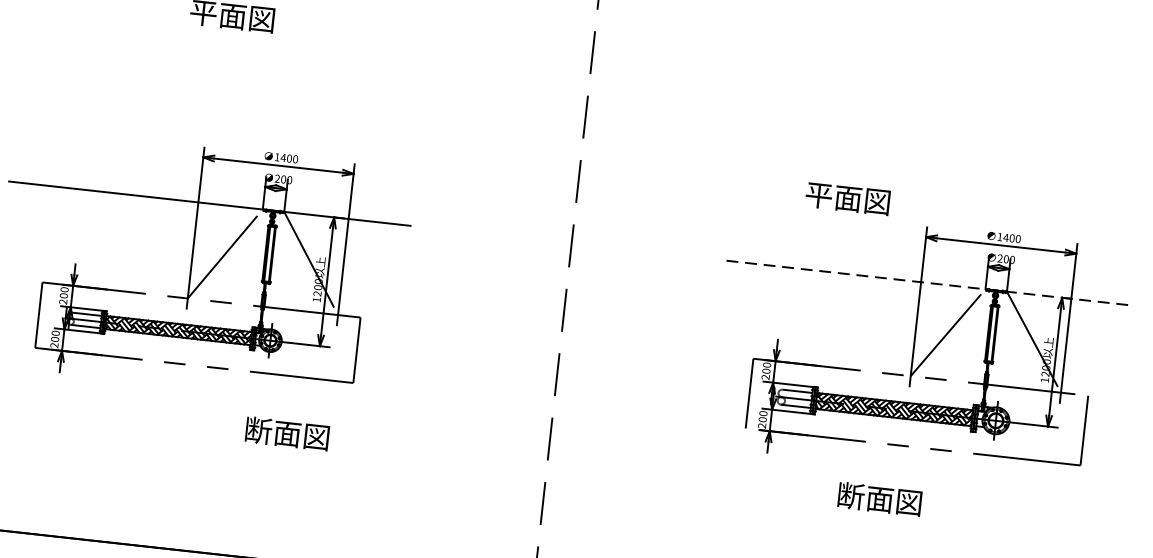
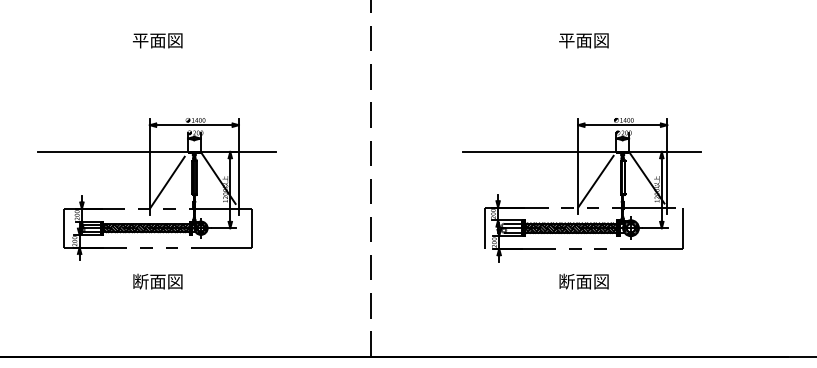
text: (847, 198) -> (583, 40), moved
line: (928, 282) -> (582, 151), dashed -> solid
text: (286, 433) -> (157, 281), moved
text: (878, 498) -> (583, 281), moved

